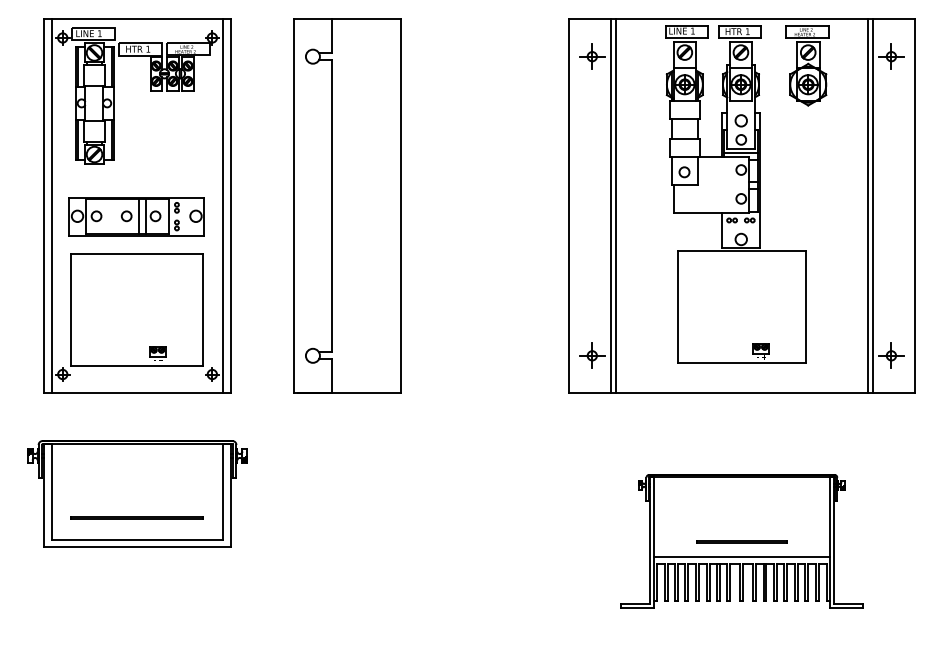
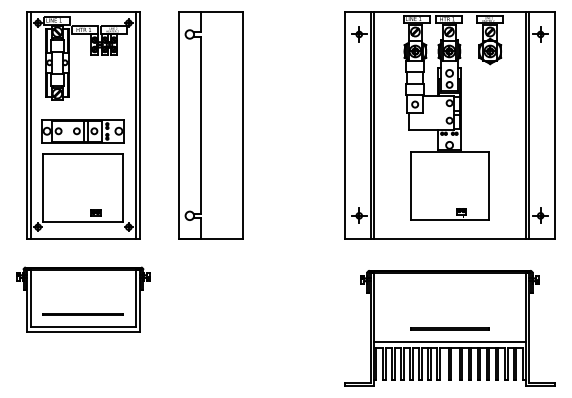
part: (741, 541) -> (449, 328), size x1.43

